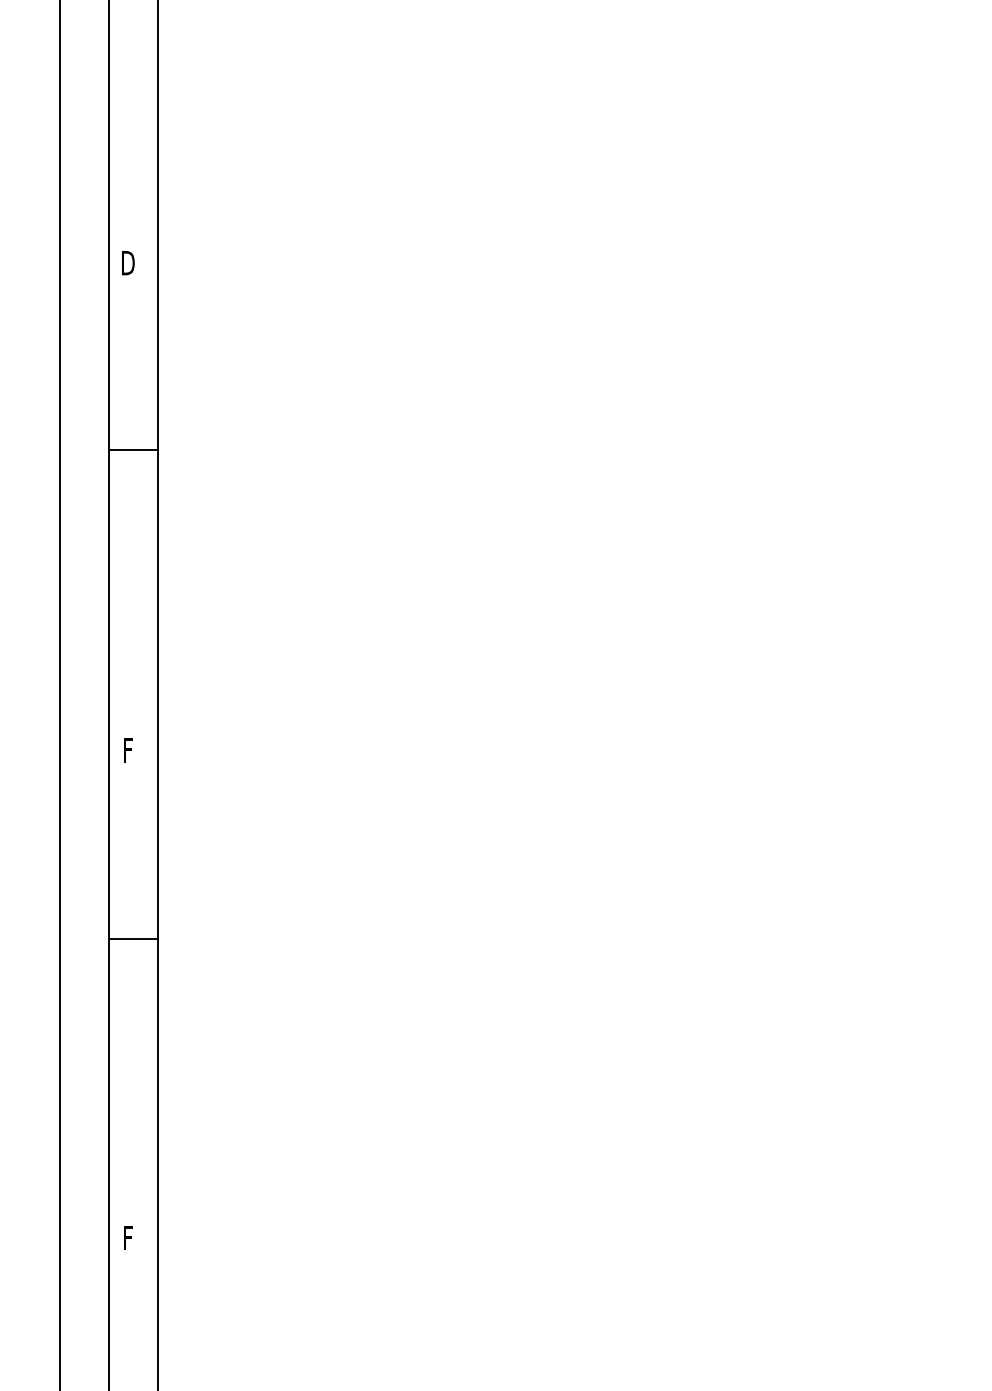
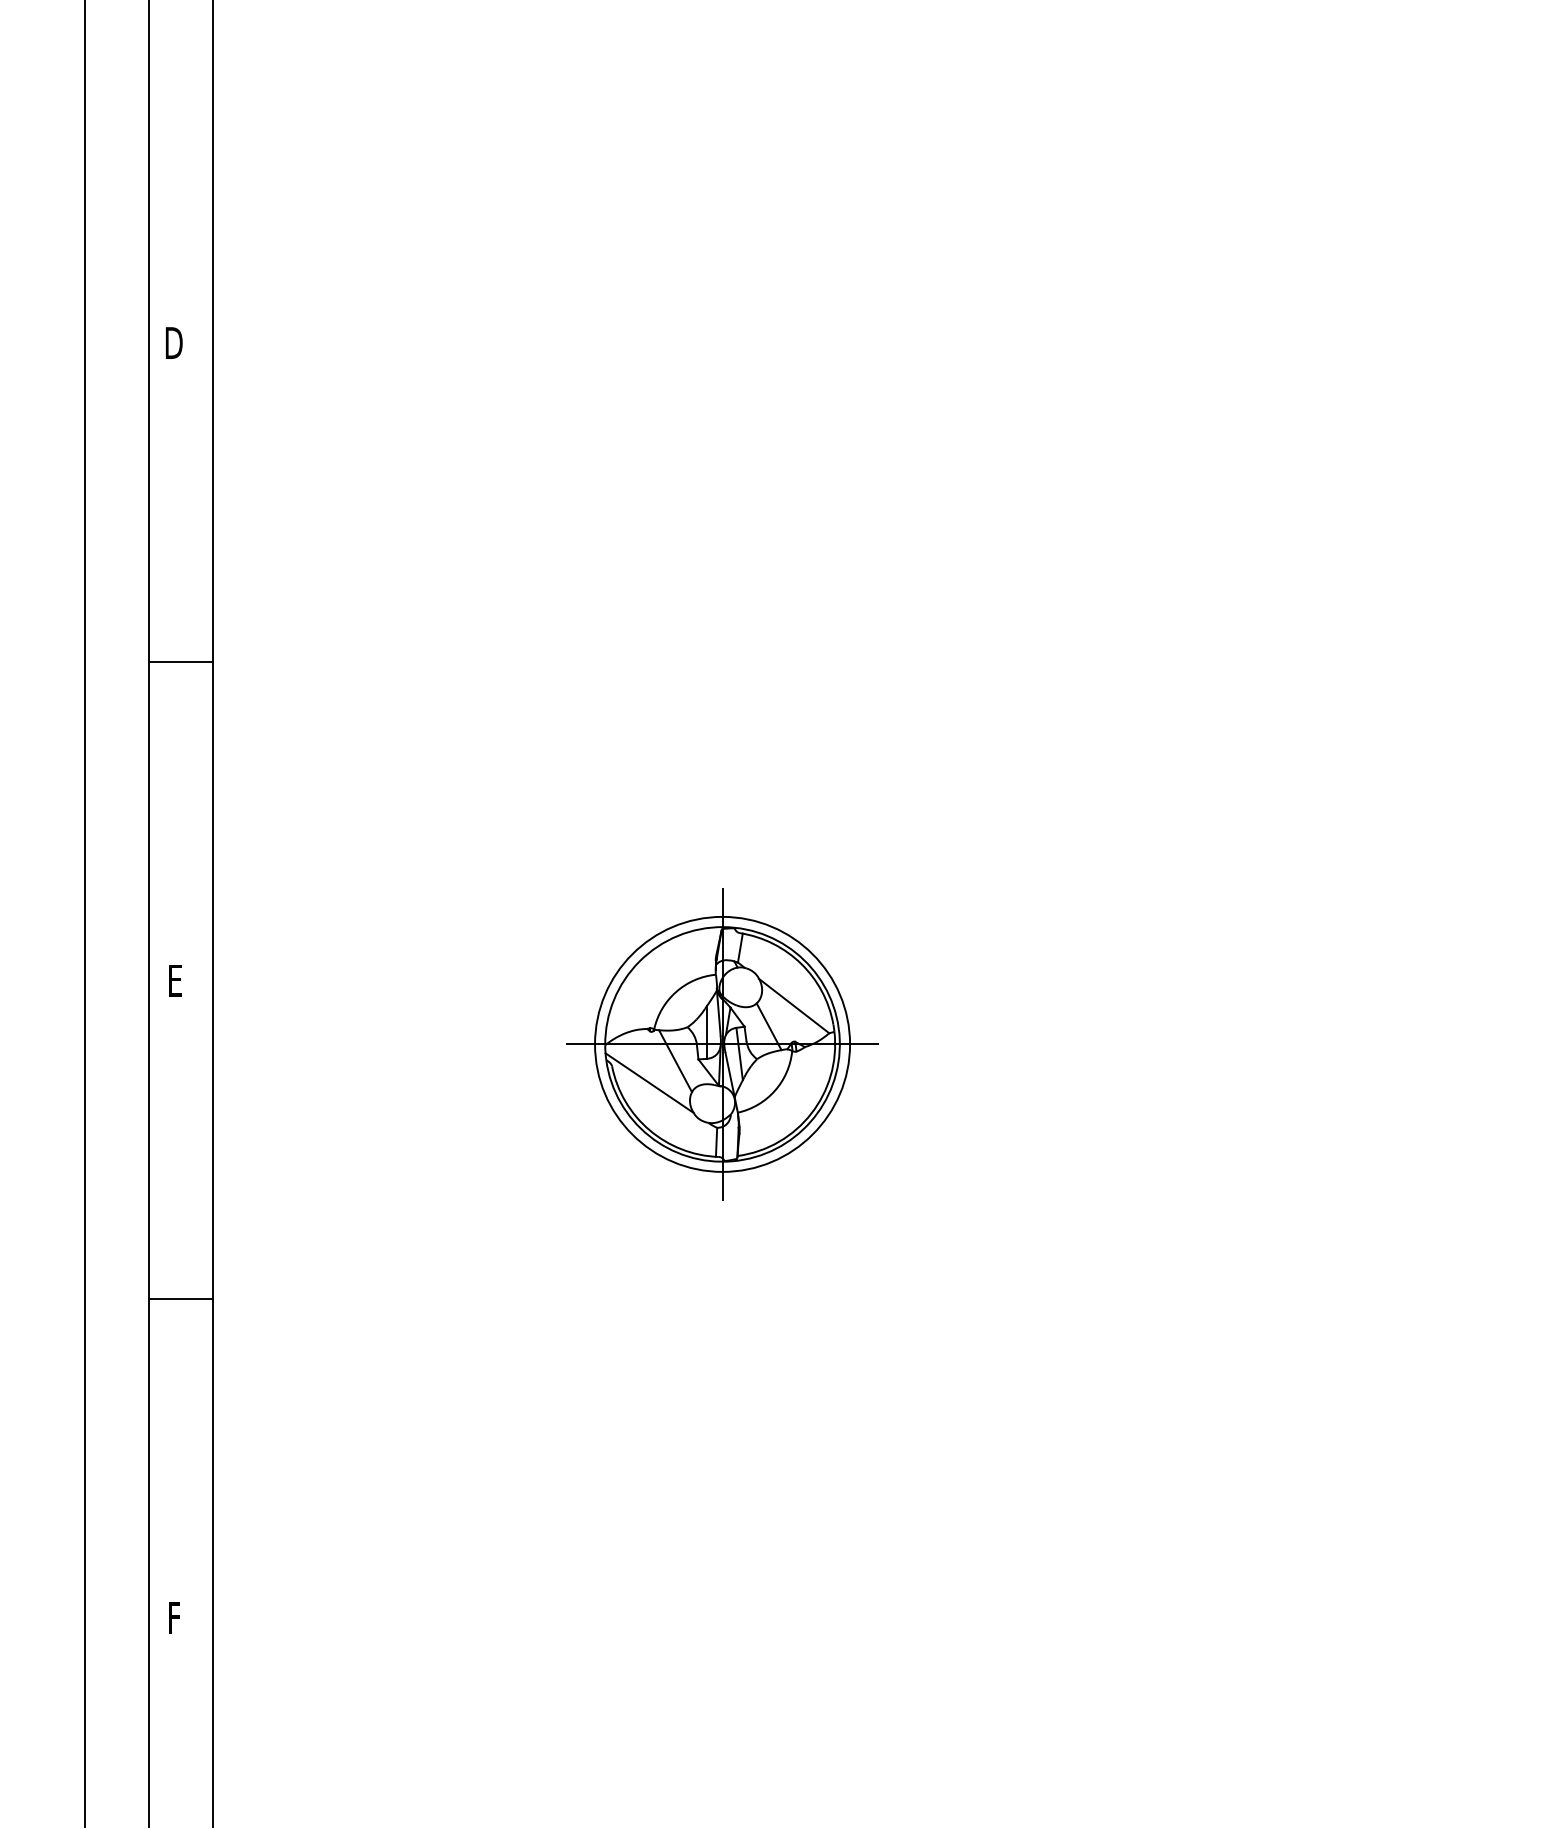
line: (133, 449) -> (180, 661), moved
text: (130, 750) -> (176, 980), F -> E
part: (547, 799) -> (722, 1044), added
line: (133, 939) -> (180, 1299), moved

